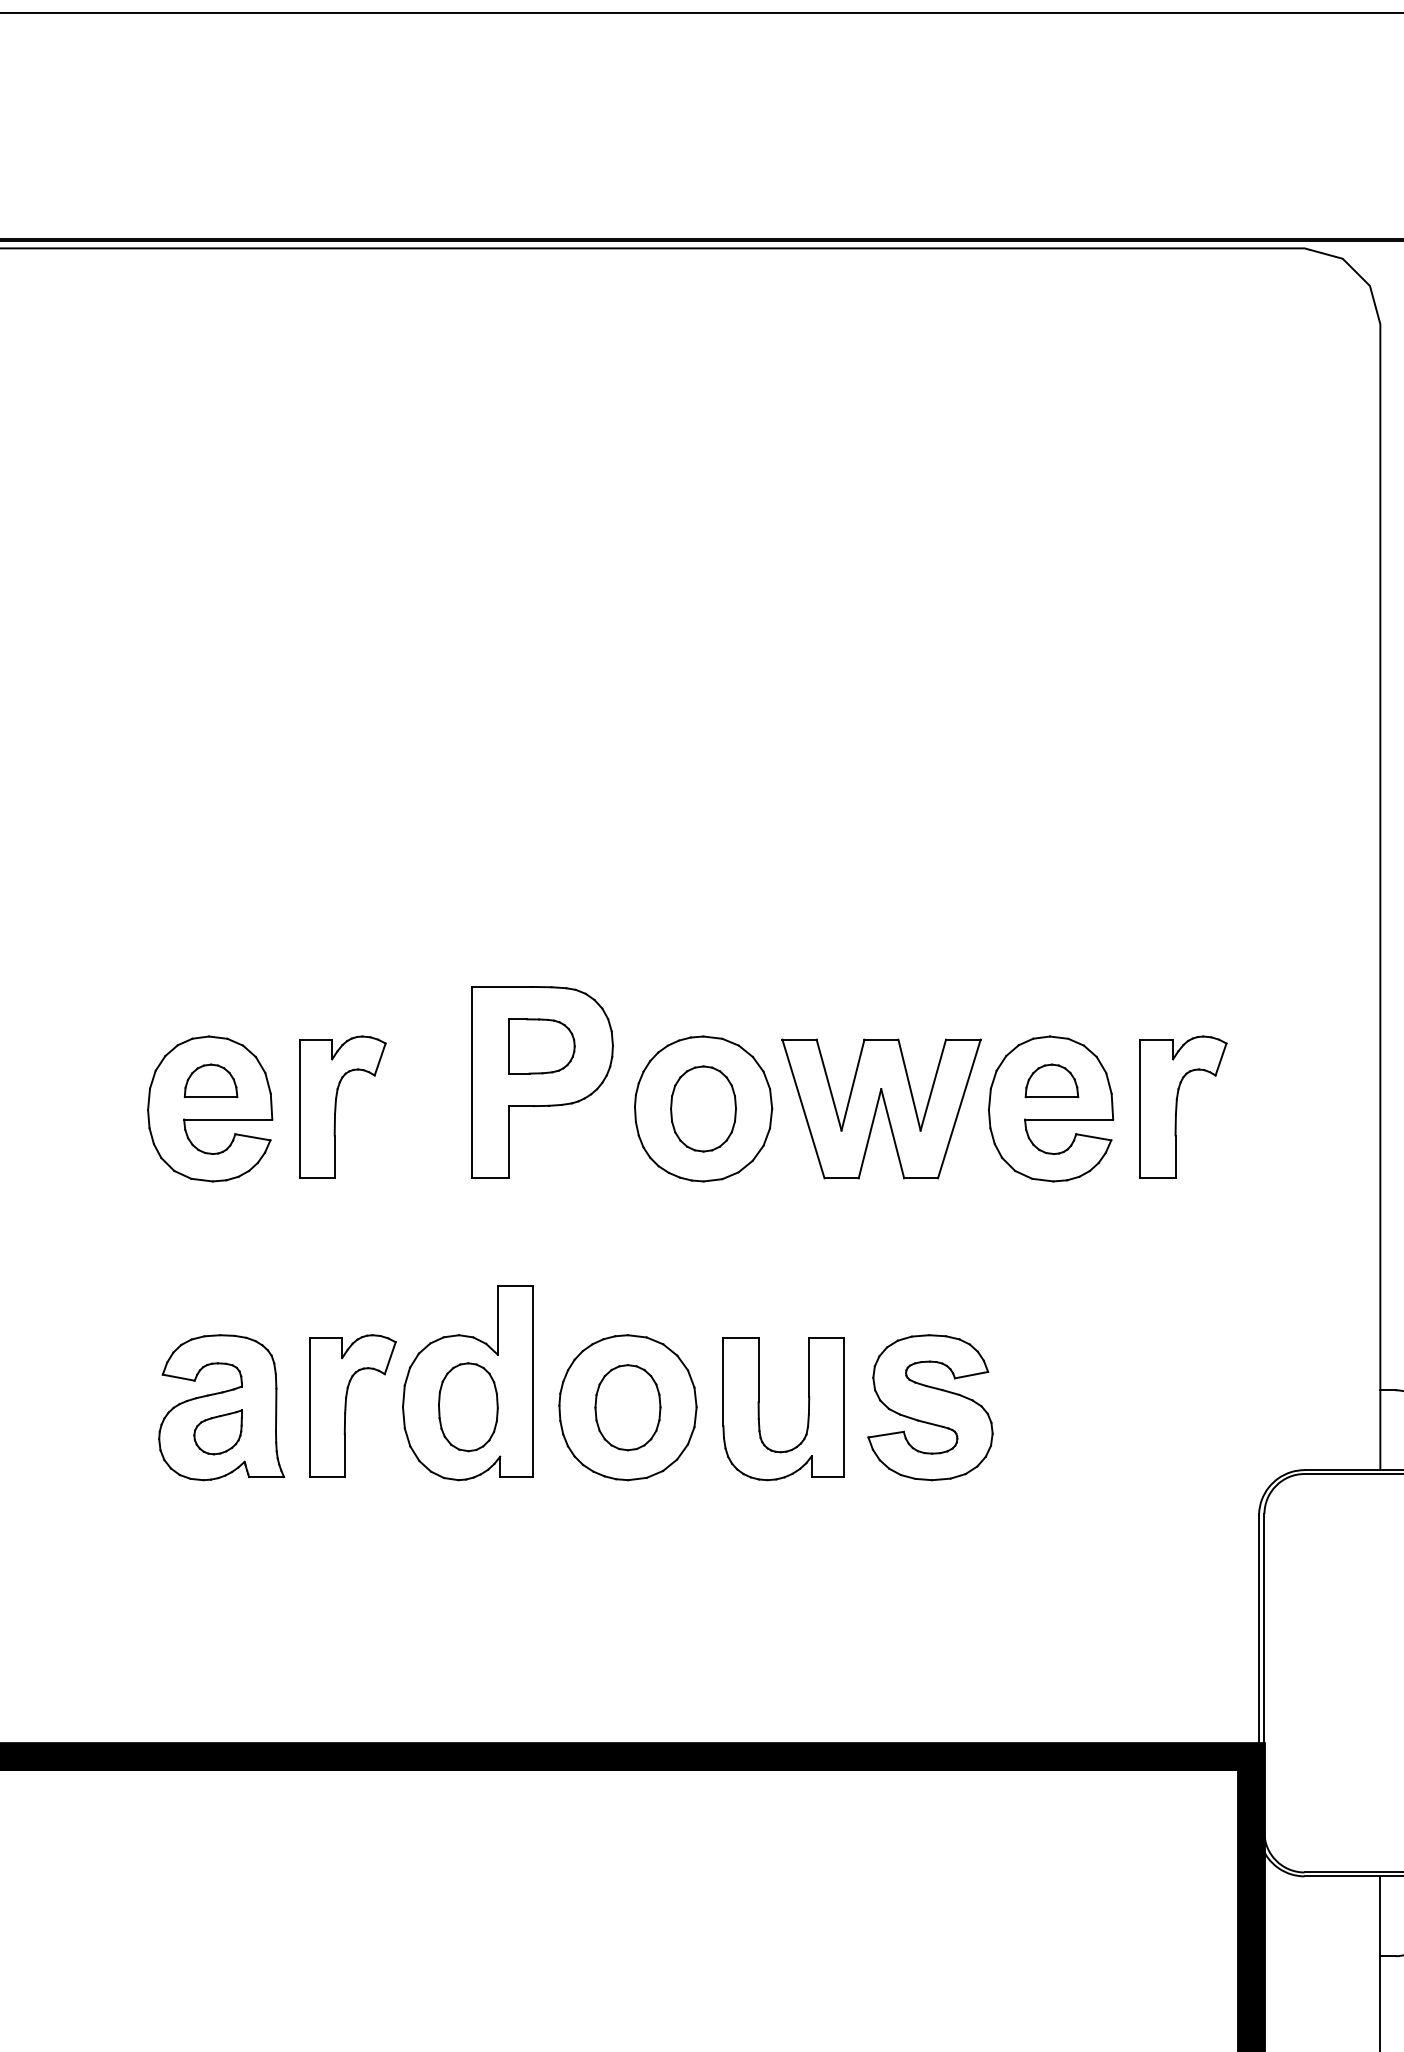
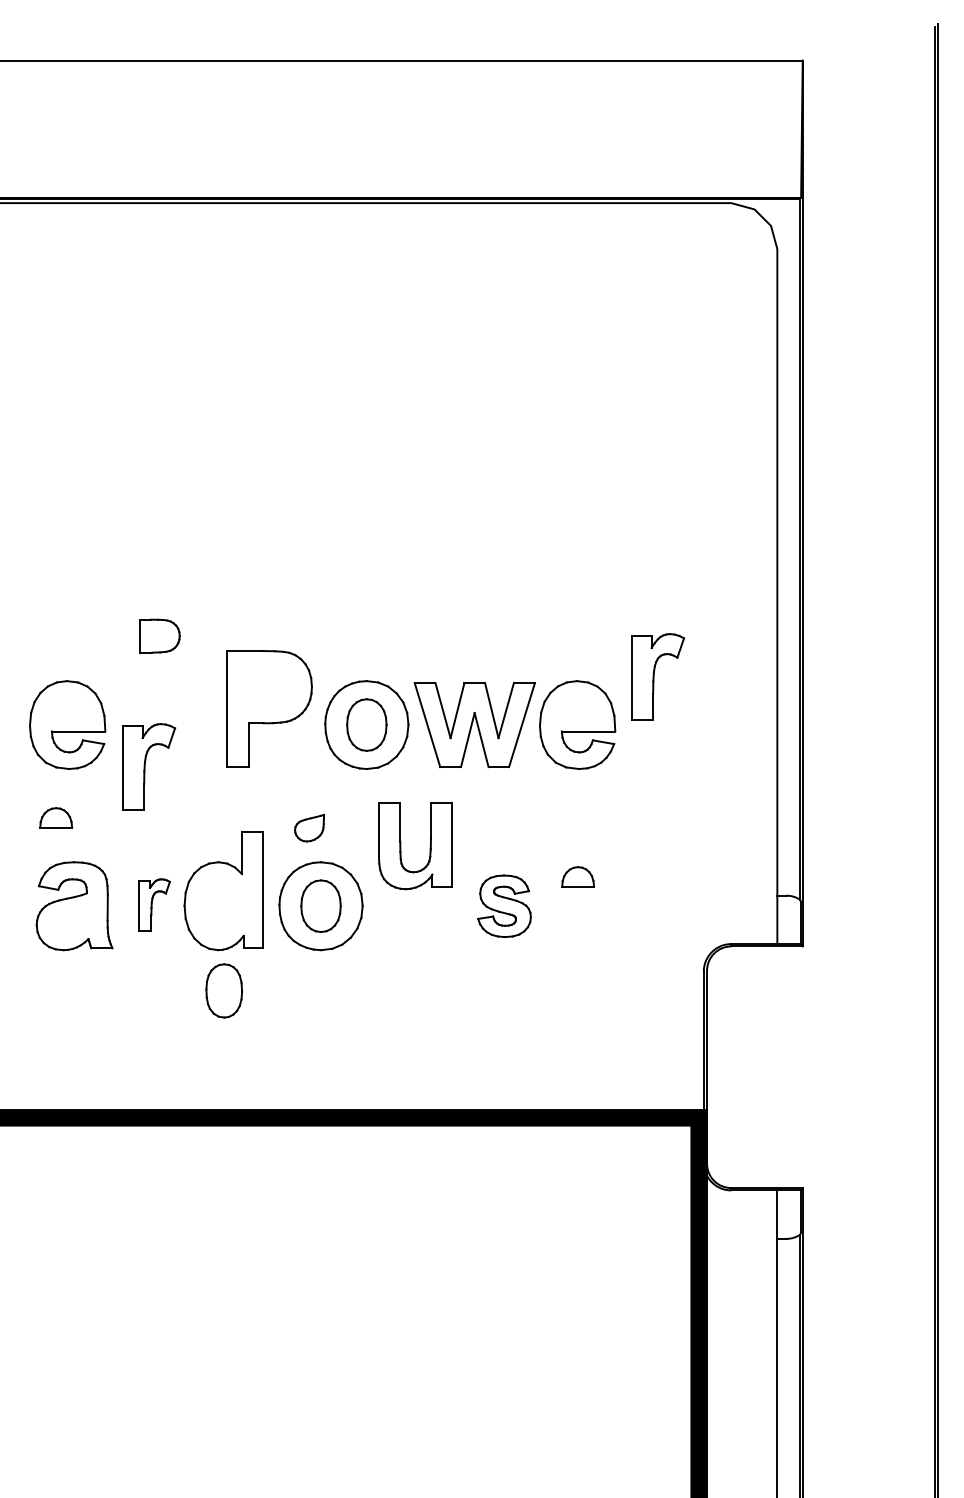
part: (541, 1045) -> (159, 635), moved
part: (211, 1080) -> (56, 817), moved
part: (1050, 1080) -> (577, 876), moved
part: (343, 1106) -> (149, 766), moved
part: (1184, 1106) -> (658, 676), moved
part: (353, 1404) -> (154, 904), size x0.6
part: (468, 1406) -> (224, 990), moved
part: (930, 1408) -> (504, 906), size x0.7
part: (760, 1409) -> (401, 846), moved
part: (218, 1431) -> (309, 827), moved

